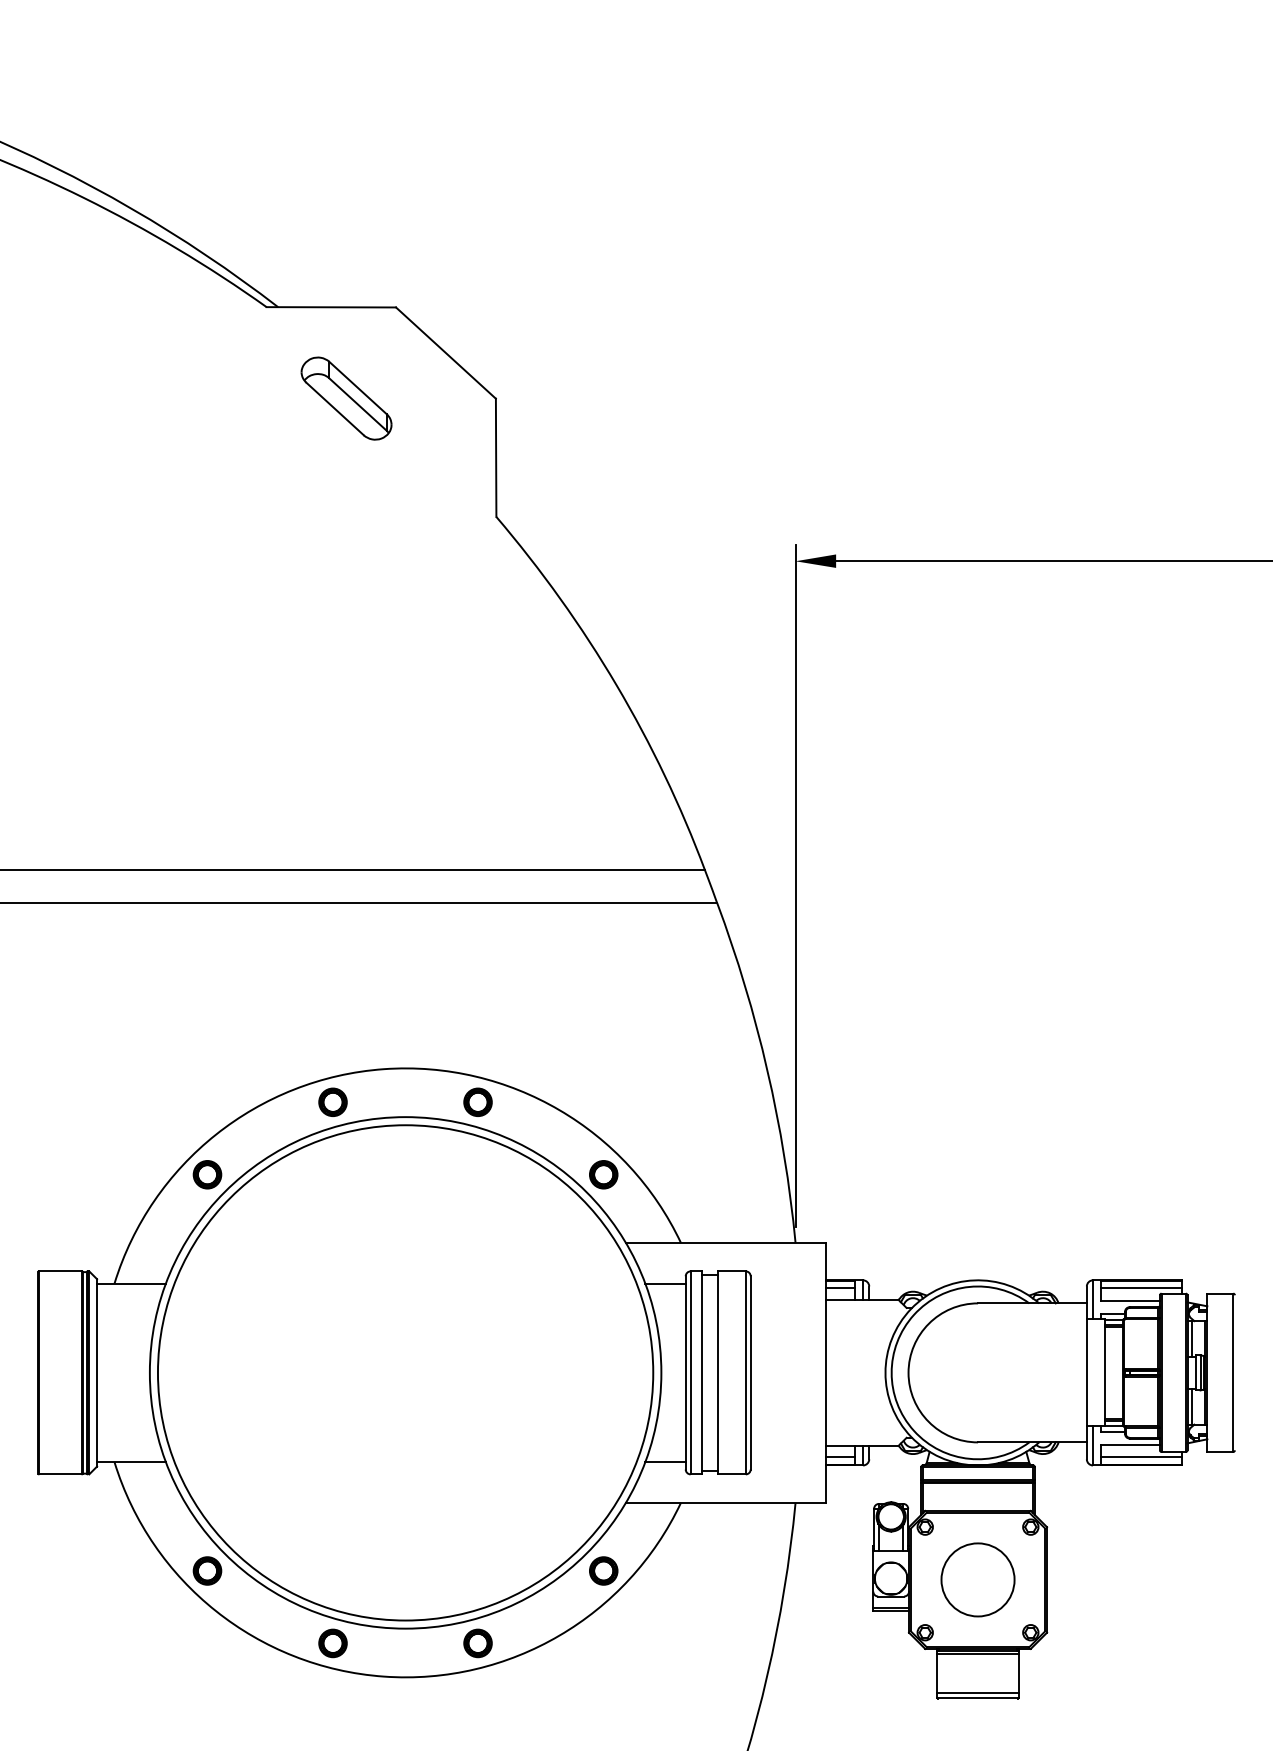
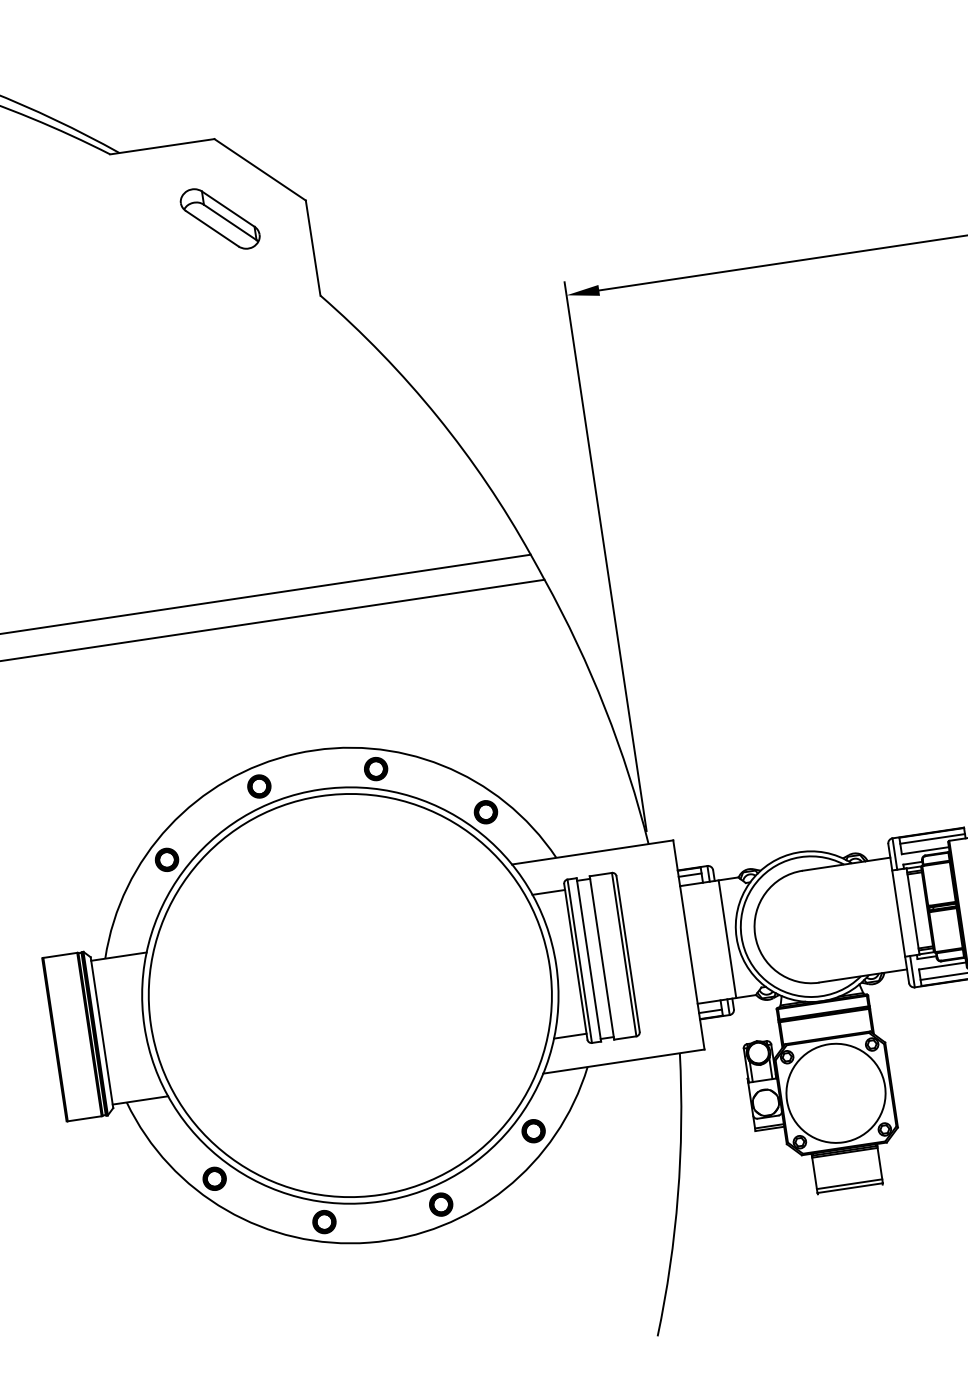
part: (346, 398) -> (220, 218), moved
line: (874, 1372) -> (727, 938), added
circle: (977, 1579) -> (835, 1093), size x1.67

